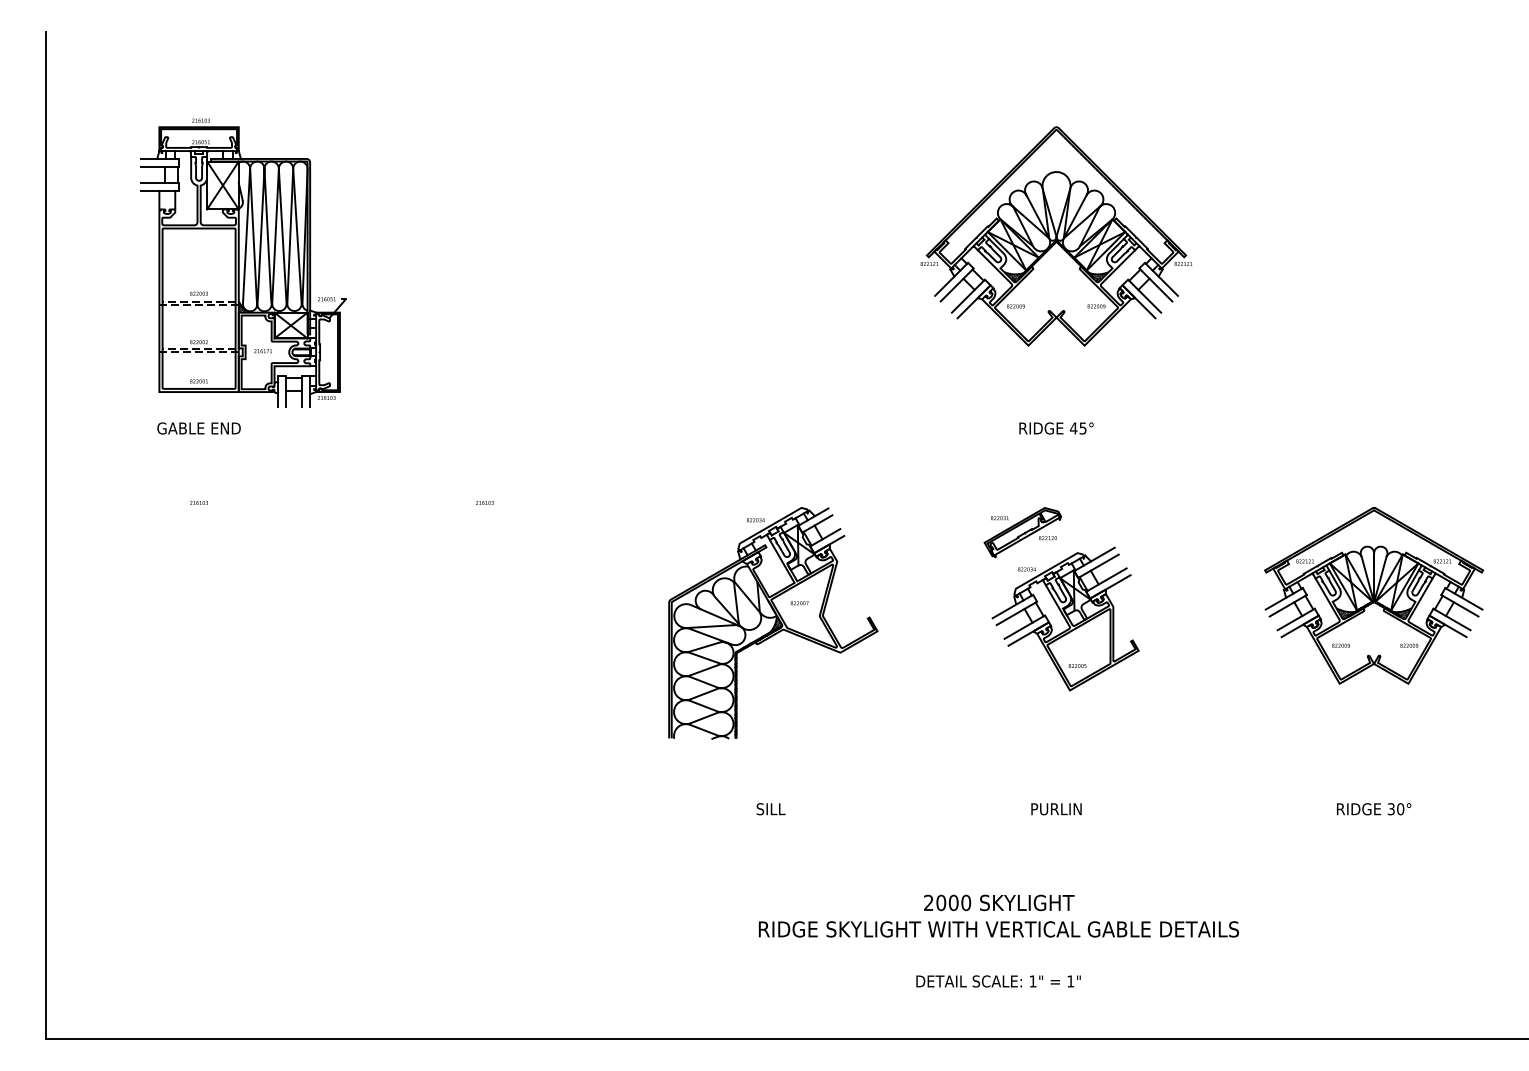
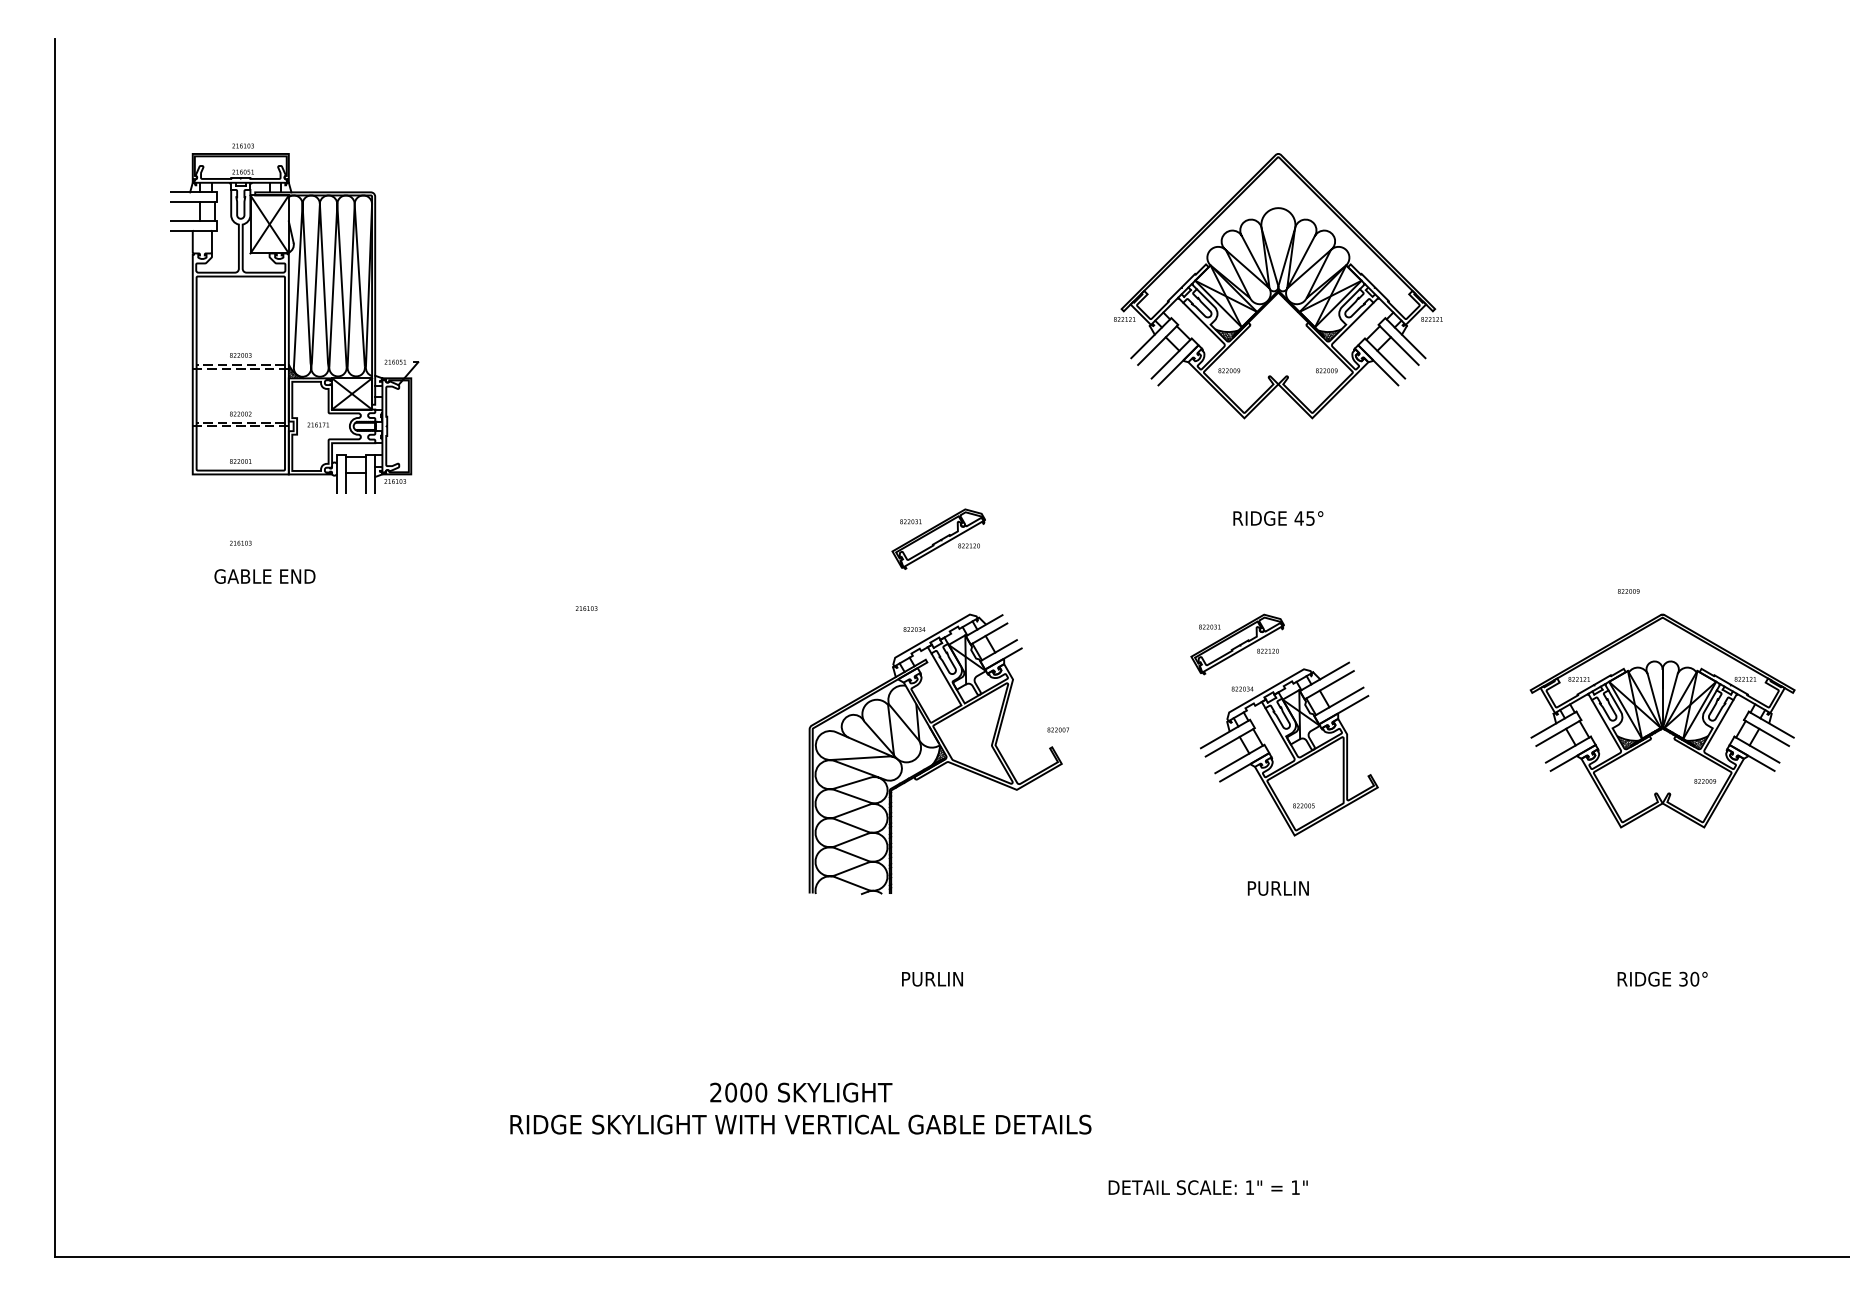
text: (198, 428) -> (264, 576), moved
part: (775, 445) -> (938, 539), added
text: (198, 502) -> (240, 542), moved
text: (799, 603) -> (1058, 730), moved
text: (1340, 645) -> (1628, 591), moved
text: (770, 809) -> (932, 979), SILL -> PURLIN
text: (1056, 809) -> (1278, 888), moved
text: (998, 915) -> (800, 1107), moved

